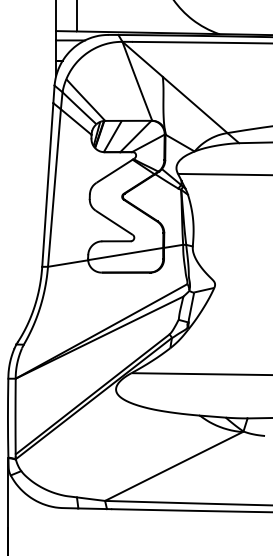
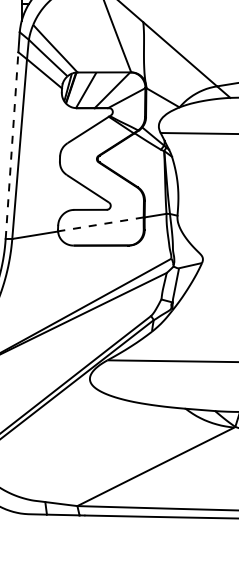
line: (47, 184) -> (11, 145), solid -> dashed
line: (125, 254) -> (100, 224), solid -> dashed

